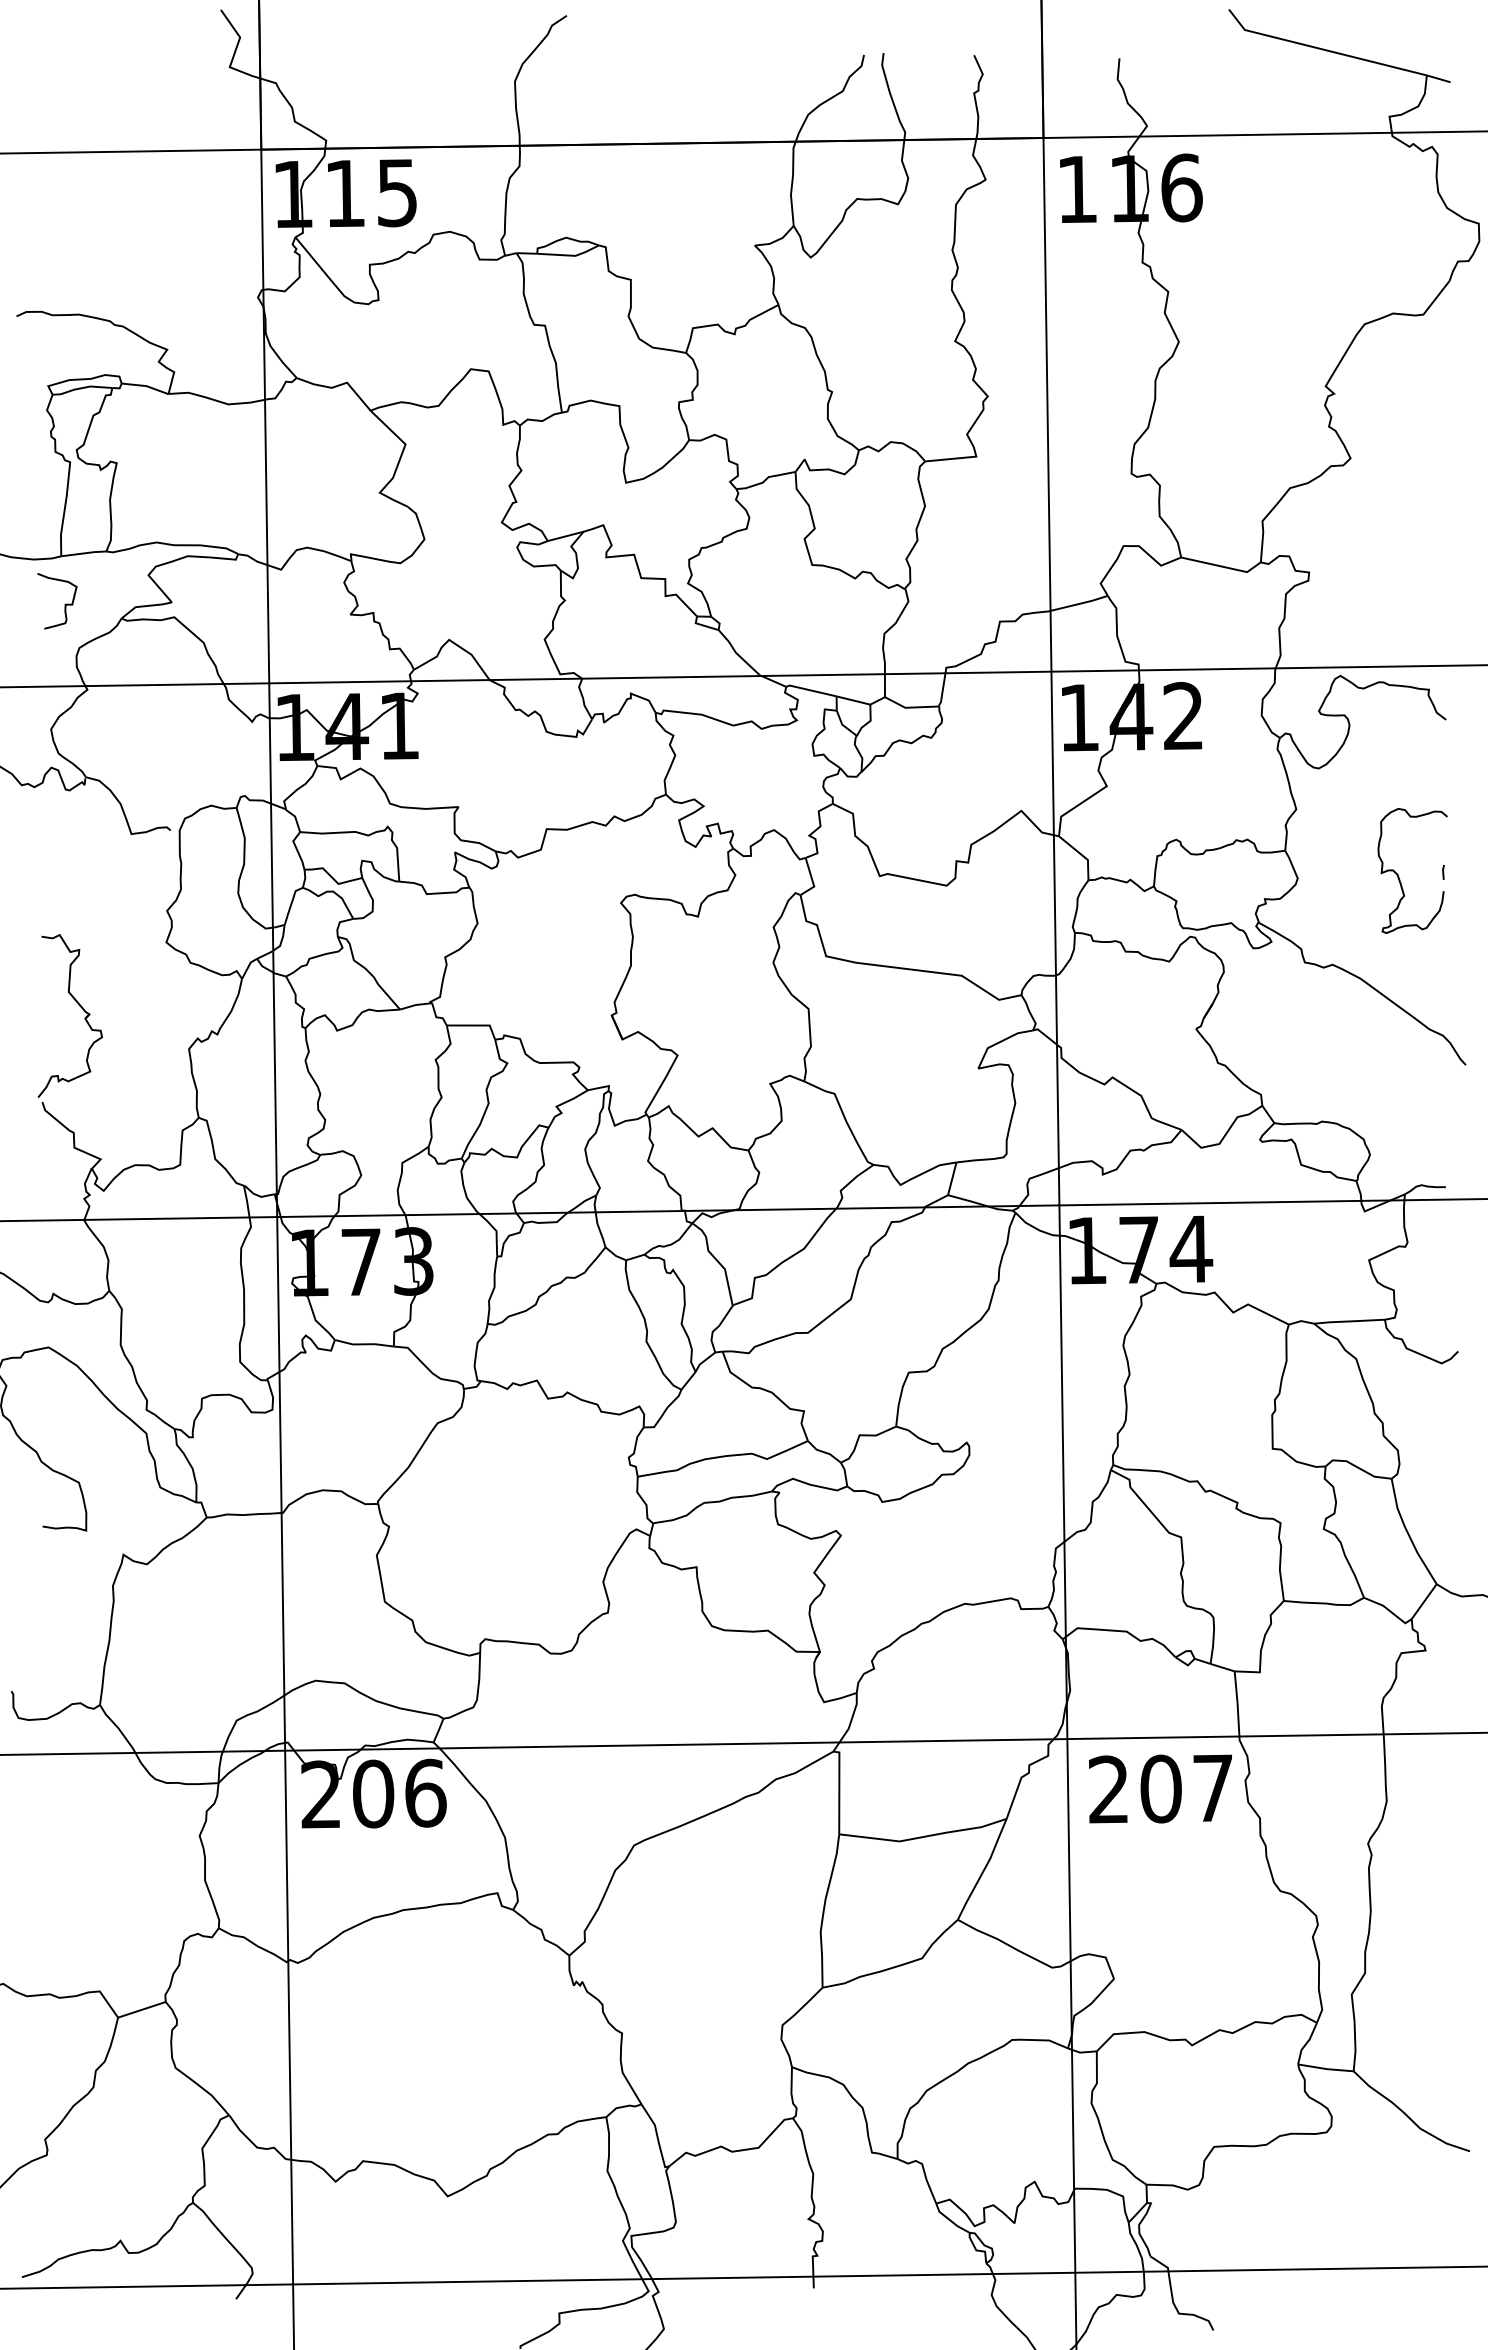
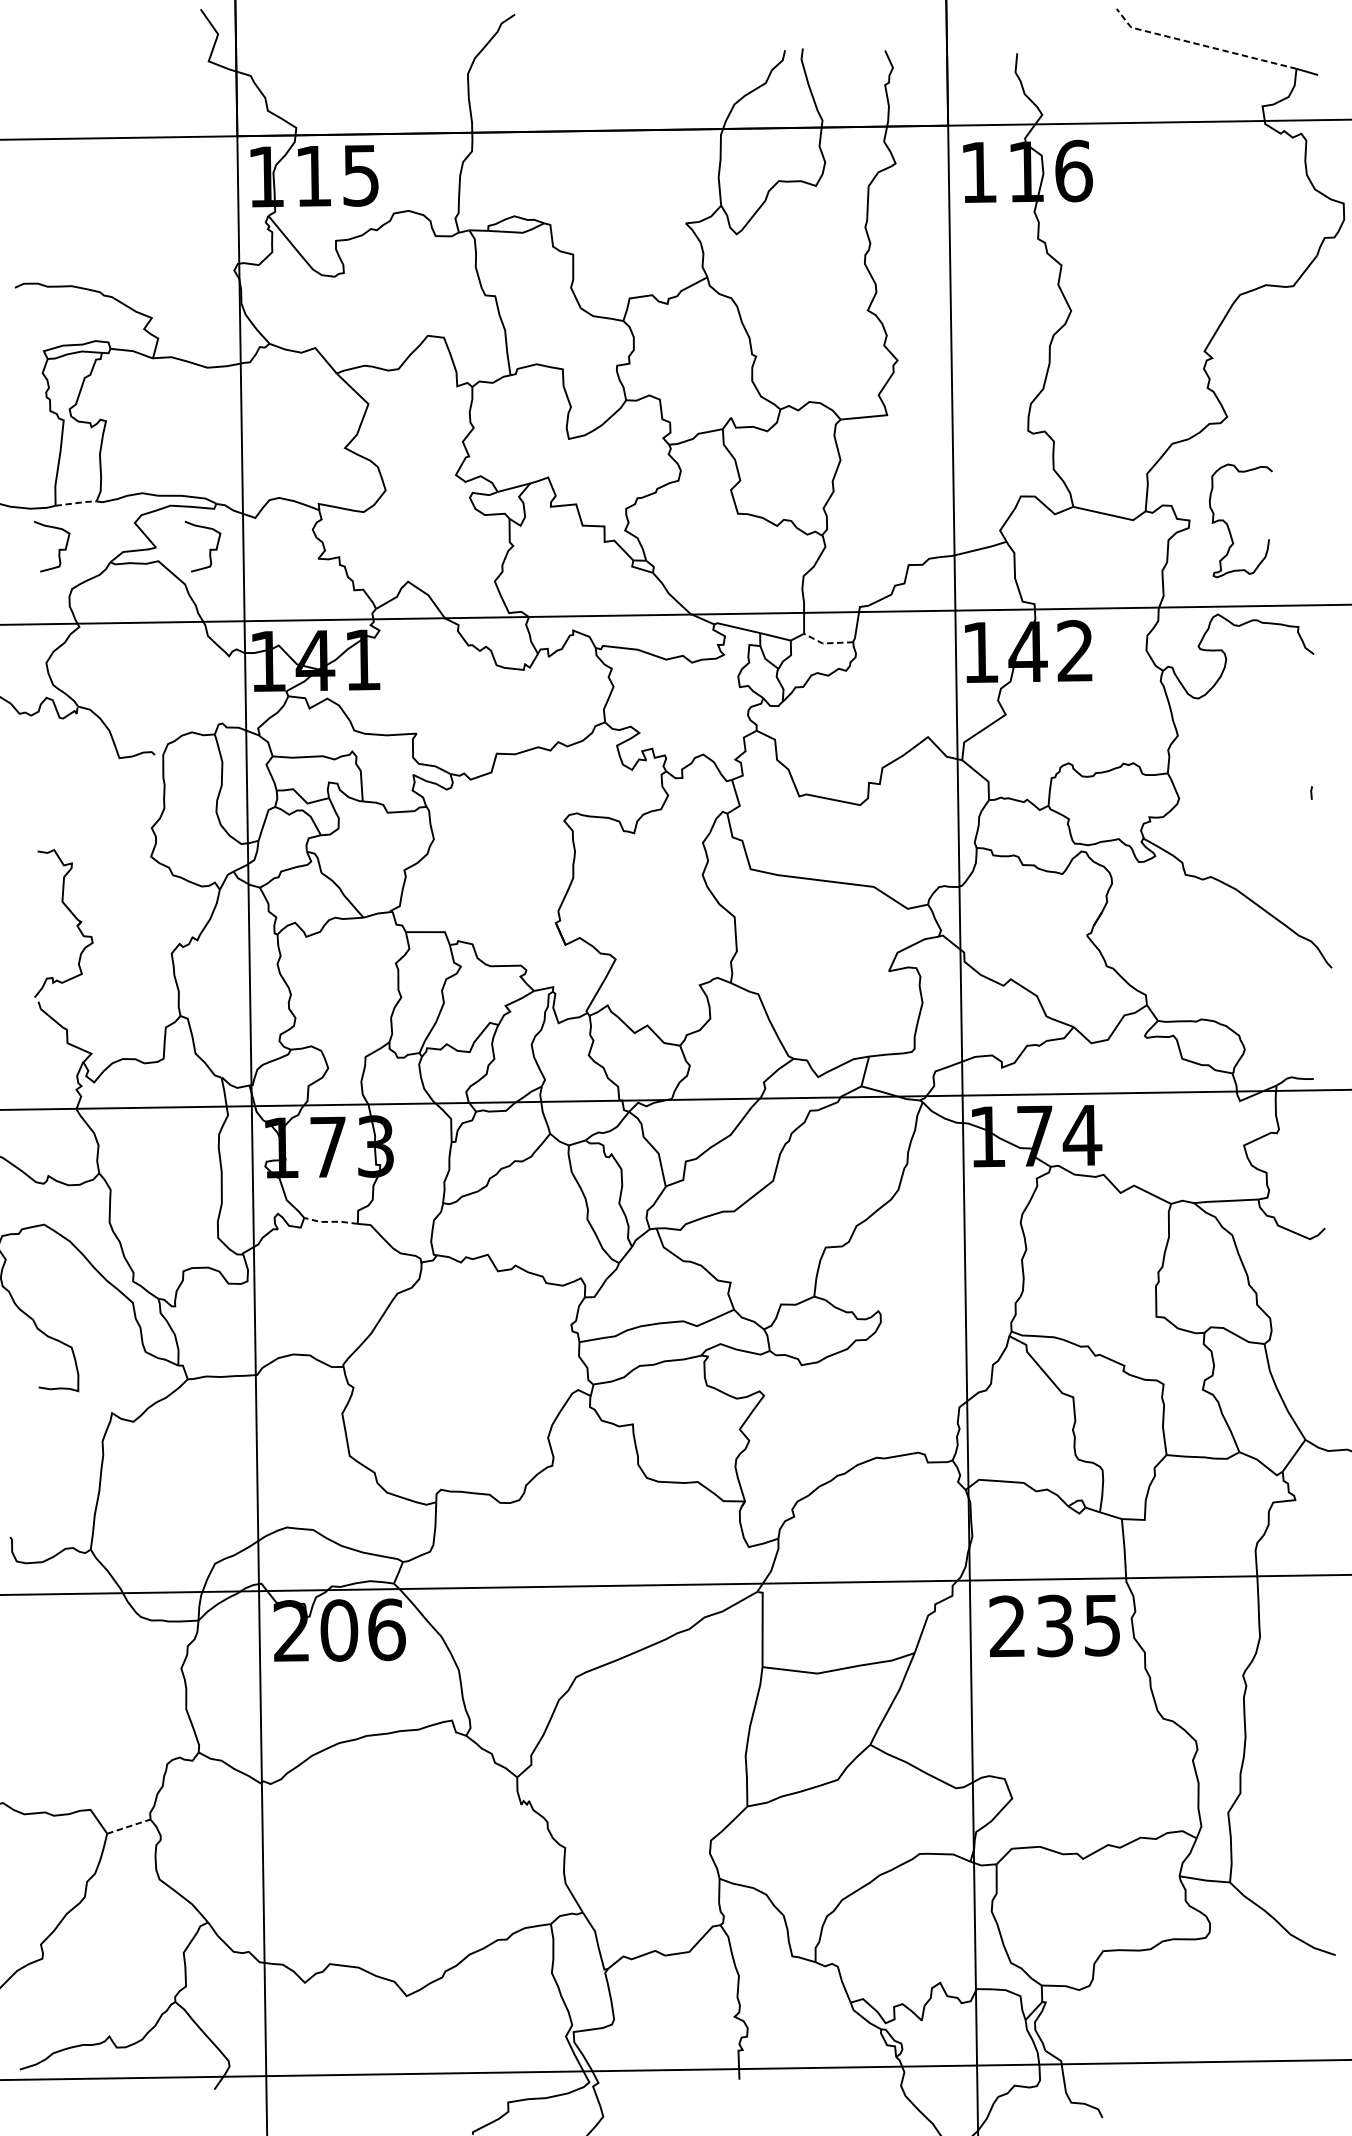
line: (1322, 49) -> (1201, 45), solid -> dashed
line: (84, 553) -> (76, 503), solid -> dashed
curve: (230, 604) -> (209, 549), added
line: (909, 707) -> (826, 643), solid -> dashed
curve: (1399, 876) -> (1228, 525), moved
line: (363, 1344) -> (330, 1222), solid -> dashed
text: (1186, 1788) -> (1078, 1625), 207 -> 235
line: (142, 2009) -> (129, 1826), solid -> dashed

